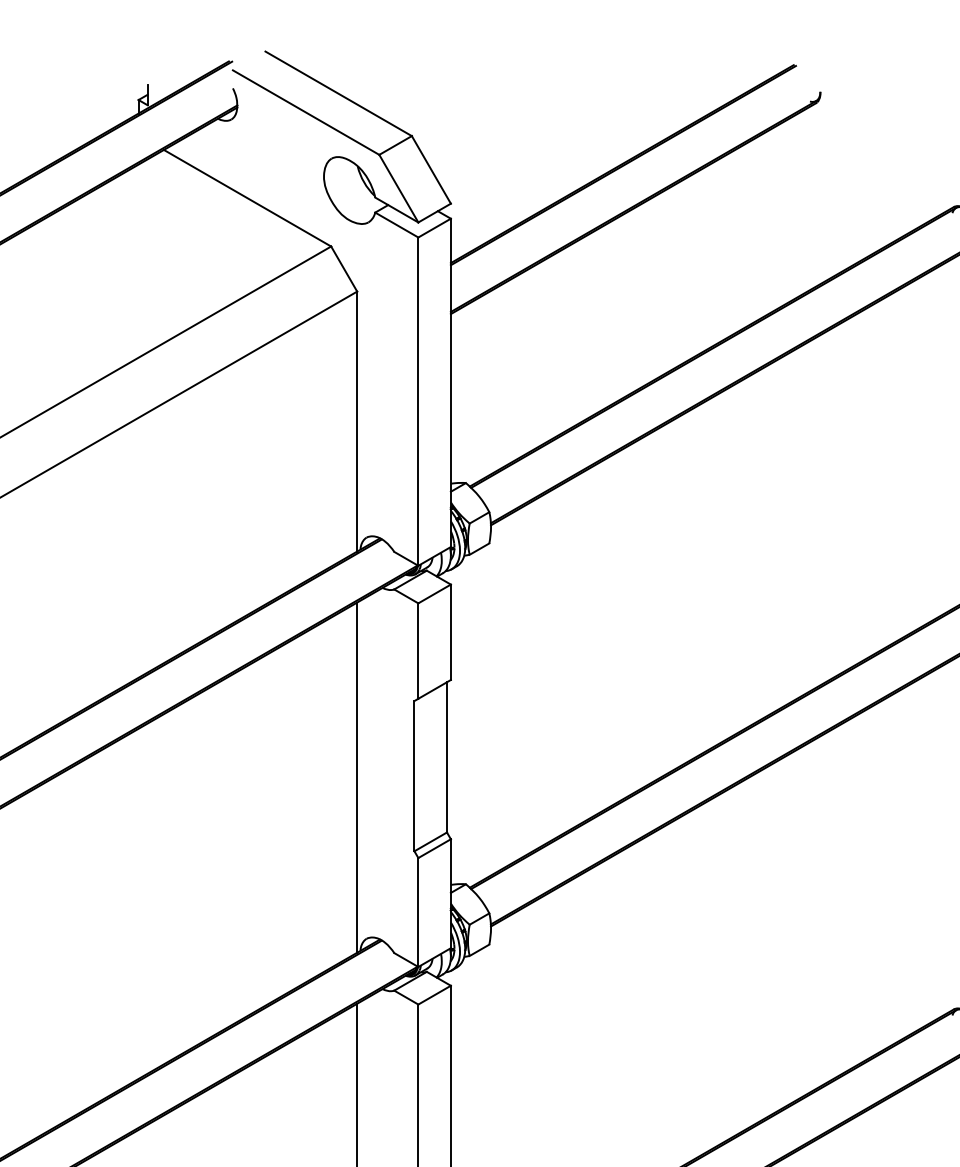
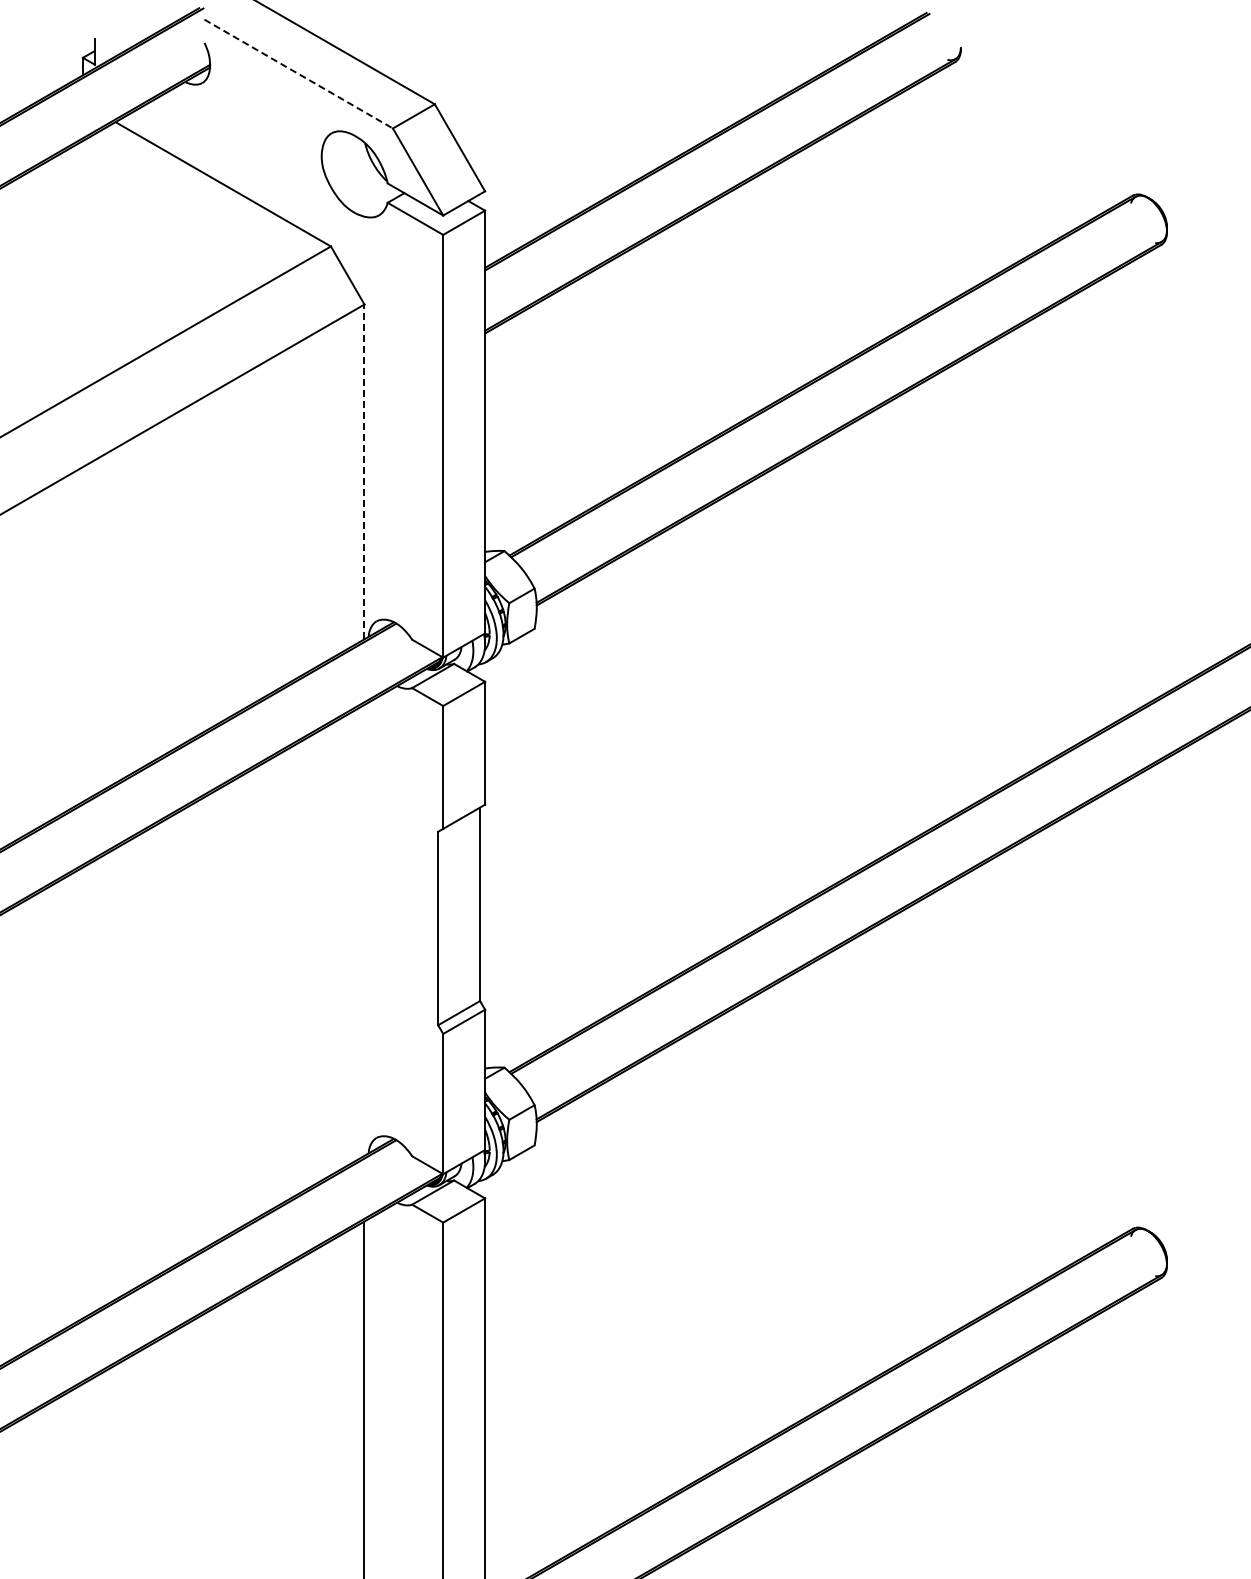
line: (305, 112) -> (298, 74), solid -> dashed
line: (357, 421) -> (364, 471), solid -> dashed
line: (357, 776) -> (364, 929), removed

